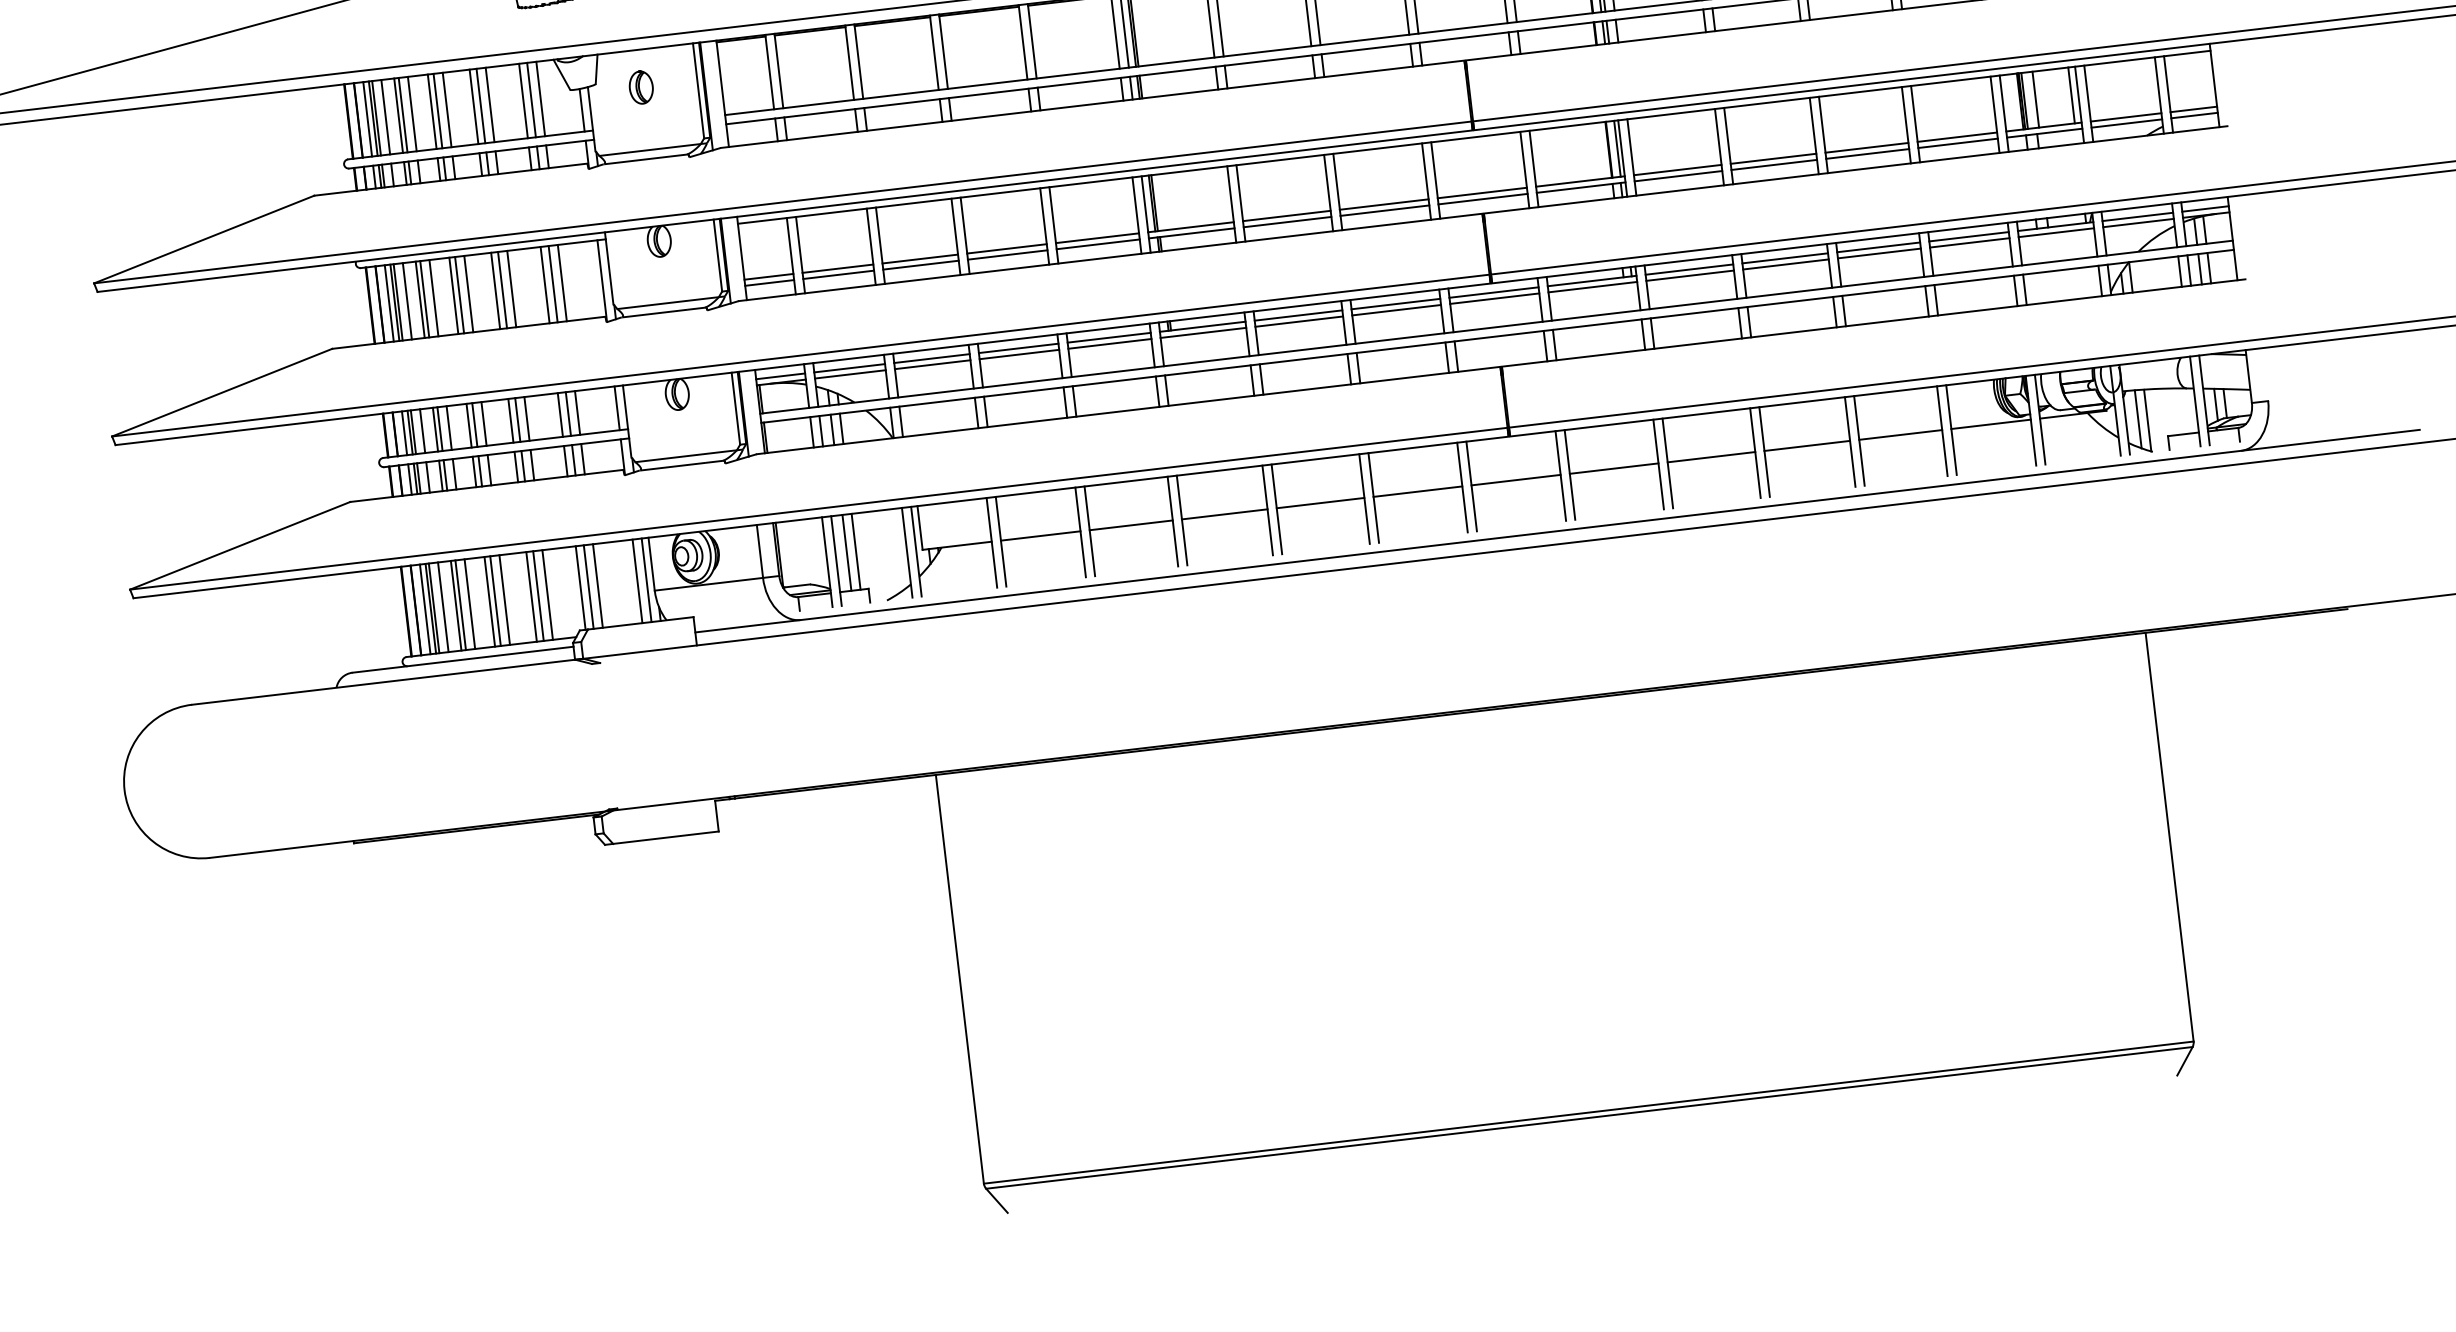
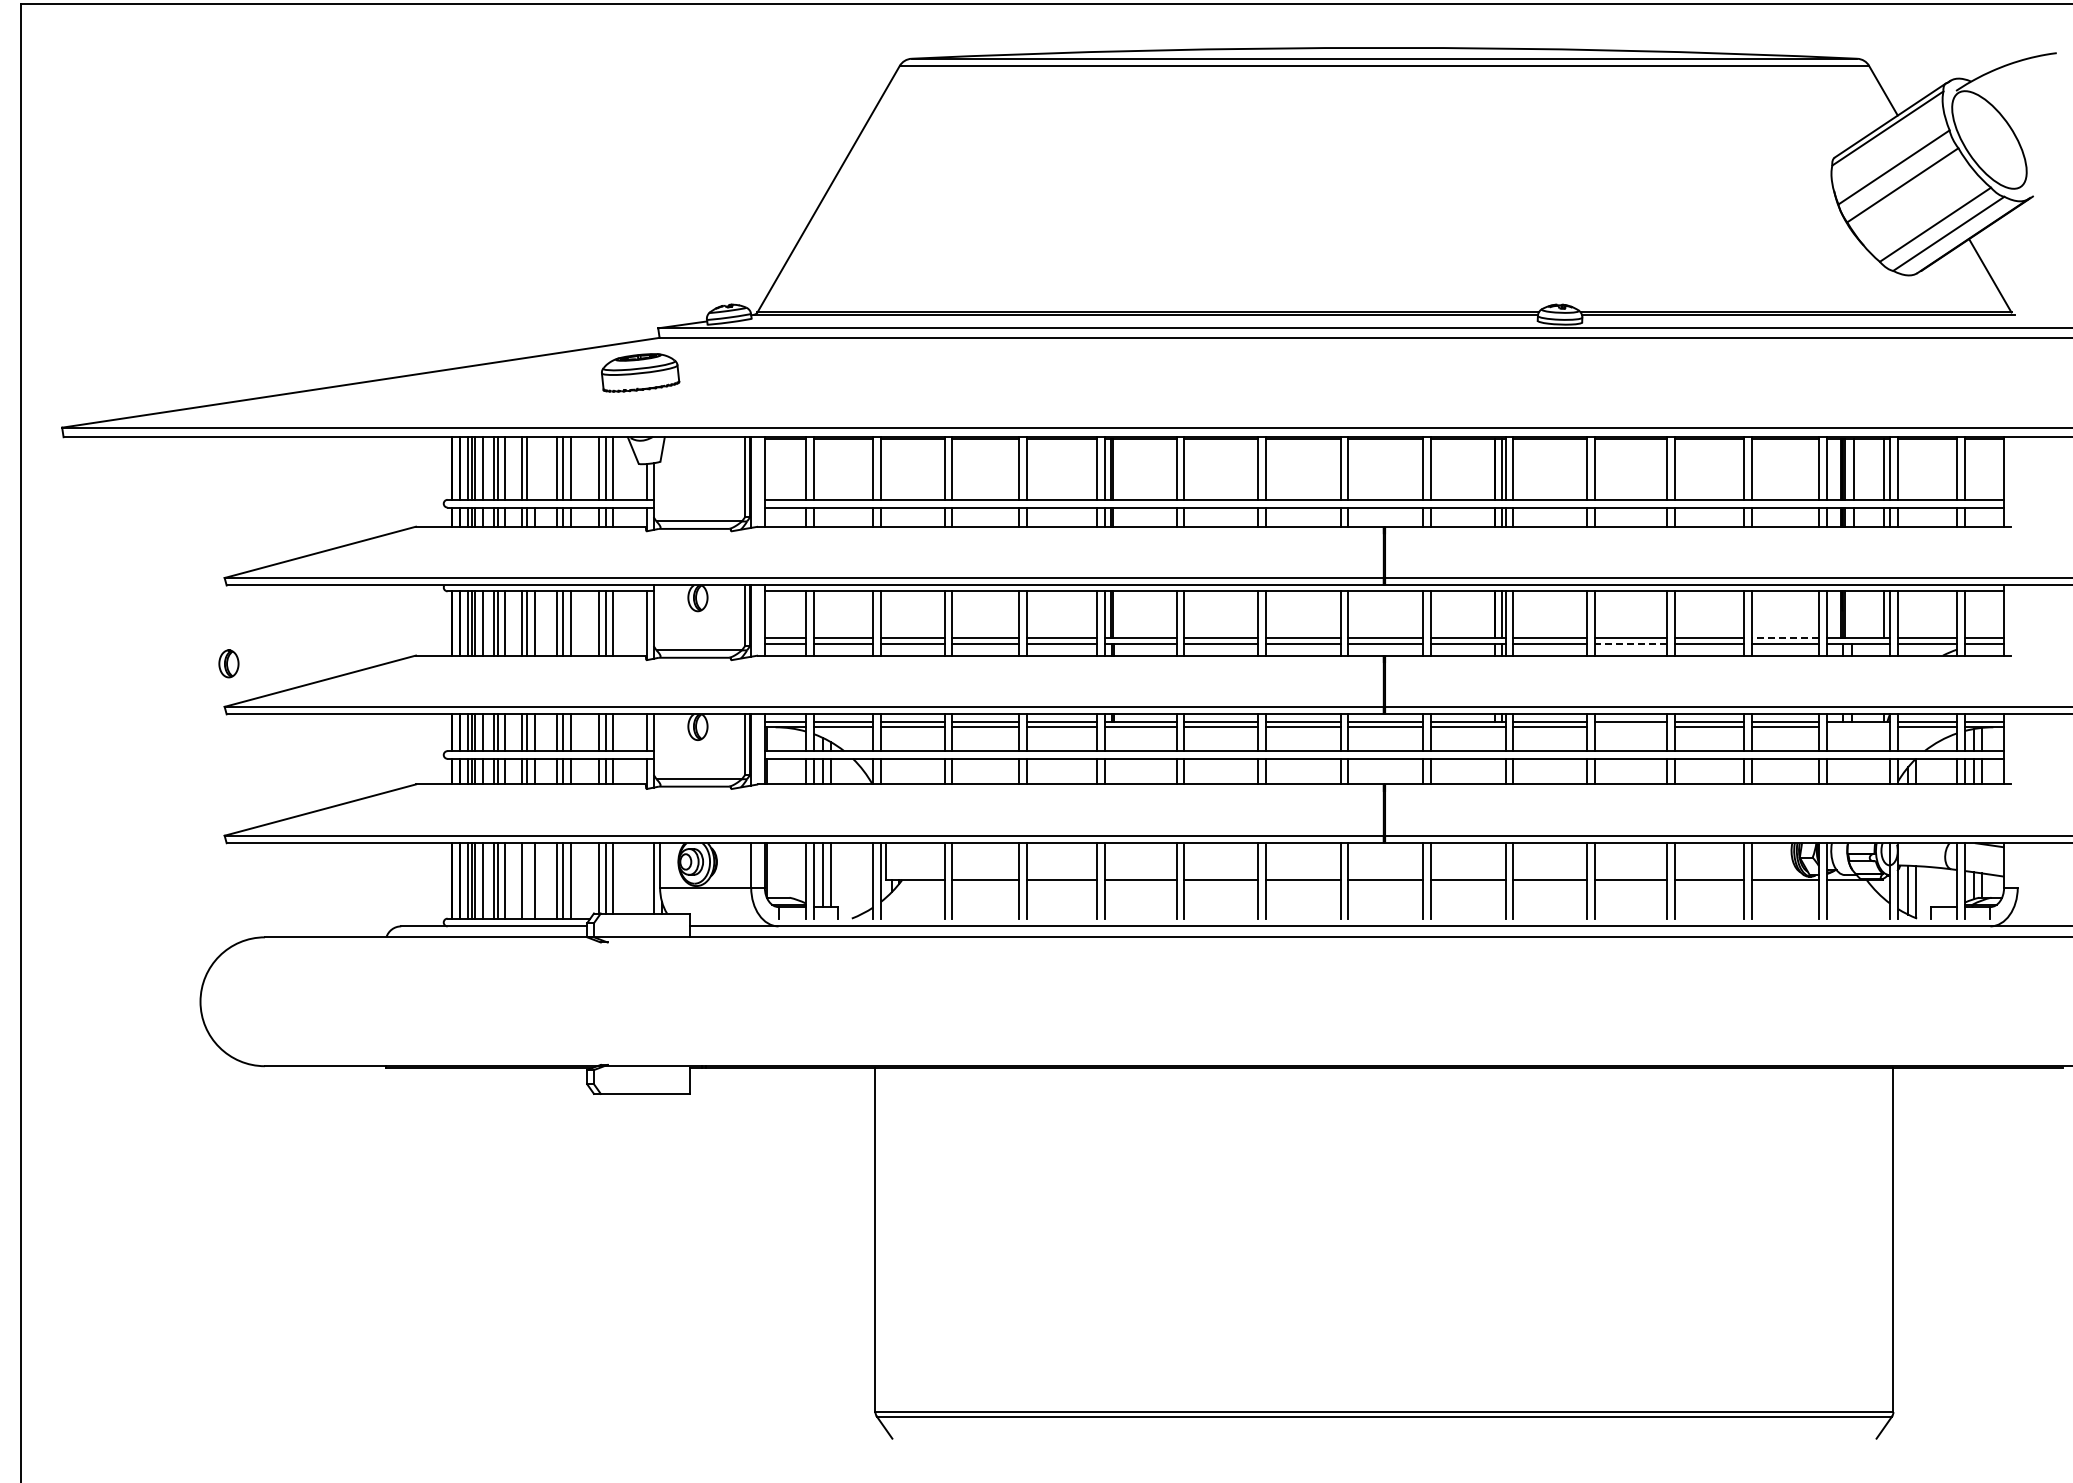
part: (640, 87) -> (228, 663), moved
line: (2036, 99) -> (1854, 614), removed
line: (447, 109) -> (534, 468), removed
line: (1957, 137) -> (1785, 638), solid -> dashed
line: (1773, 164) -> (1630, 643), solid -> dashed
line: (2056, 232) -> (1858, 727), removed
line: (1785, 264) -> (1630, 727), removed
line: (637, 581) -> (646, 878), removed
line: (495, 600) -> (526, 880), removed

